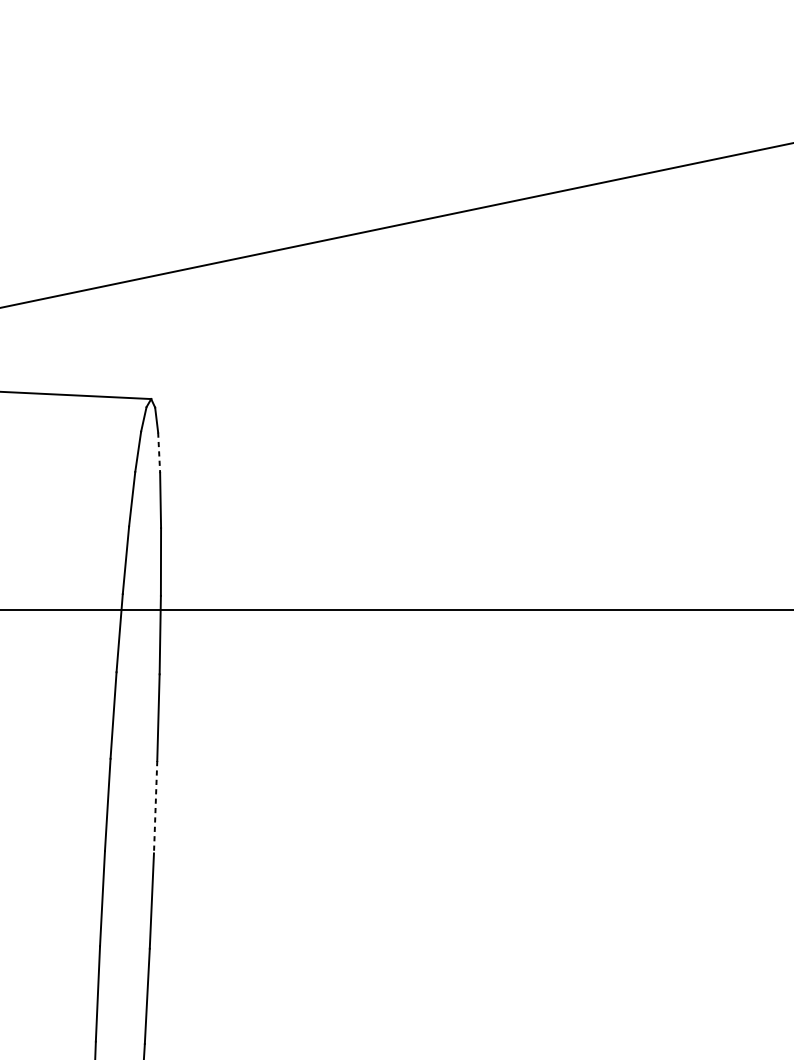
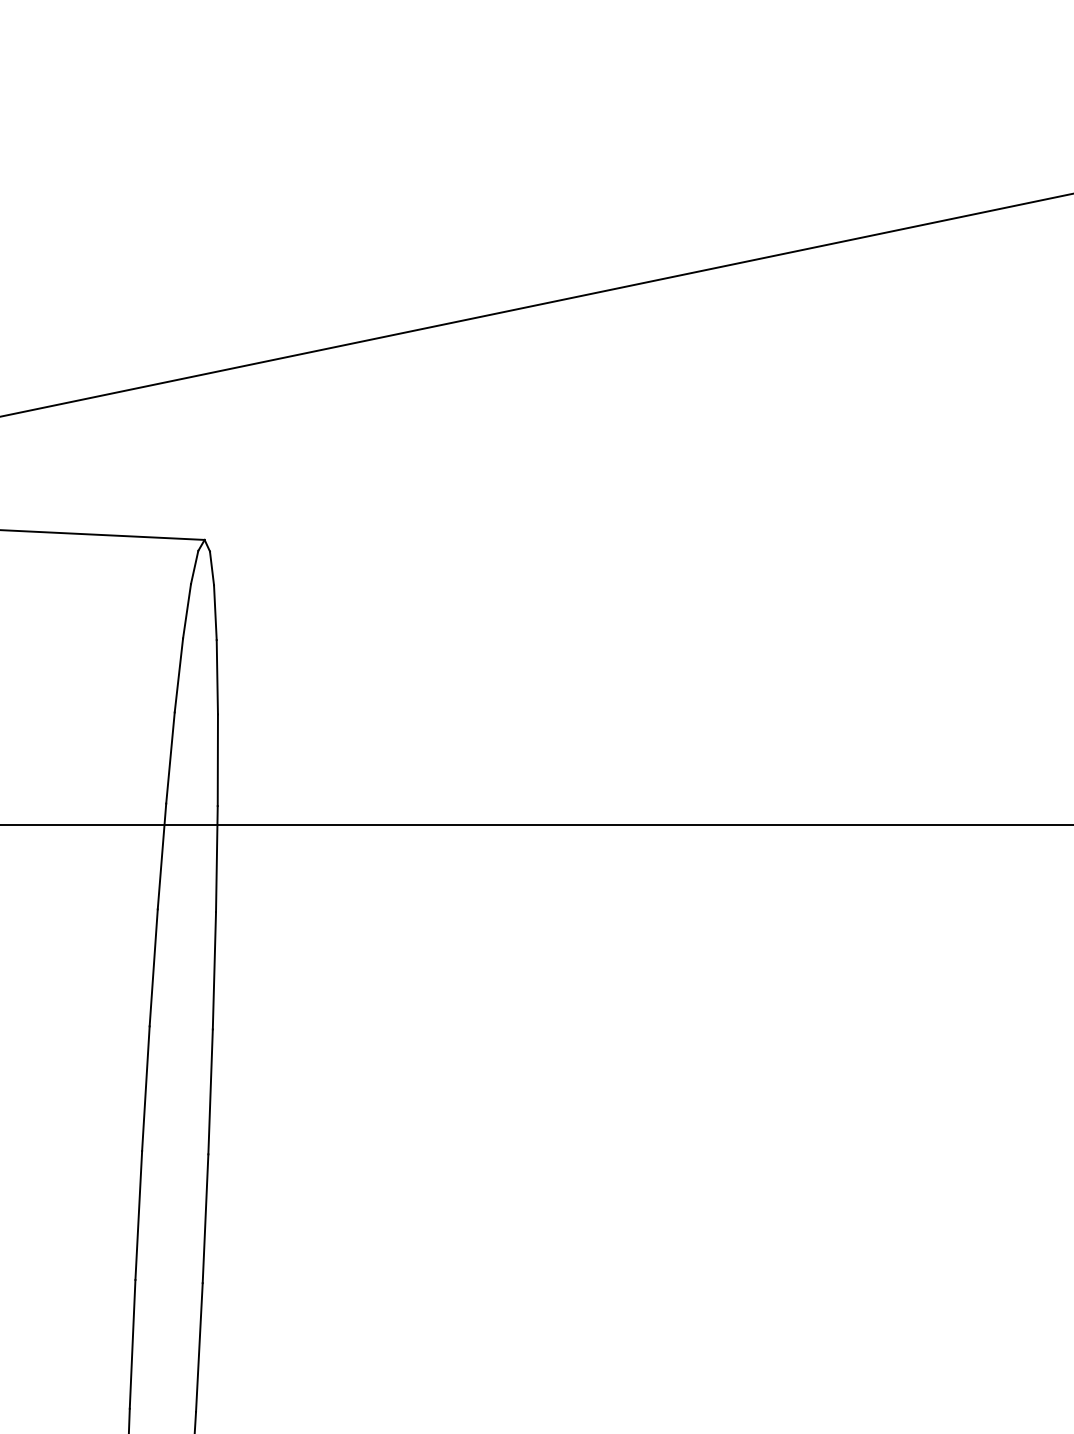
line: (159, 453) -> (215, 613), dashed -> solid
line: (155, 806) -> (210, 1091), dashed -> solid

